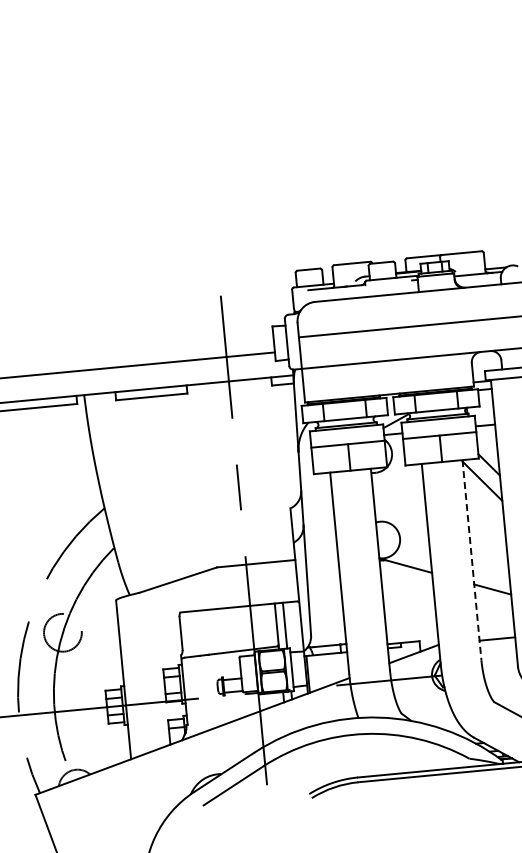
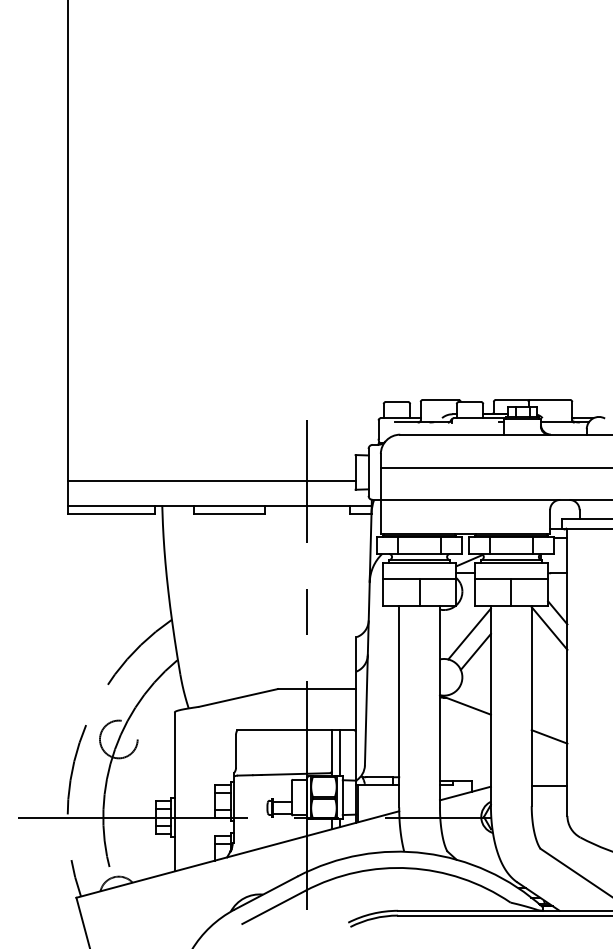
line: (403, 493) -> (469, 633), added
line: (410, 511) -> (475, 651), added
line: (471, 560) -> (531, 706), dashed -> solid

